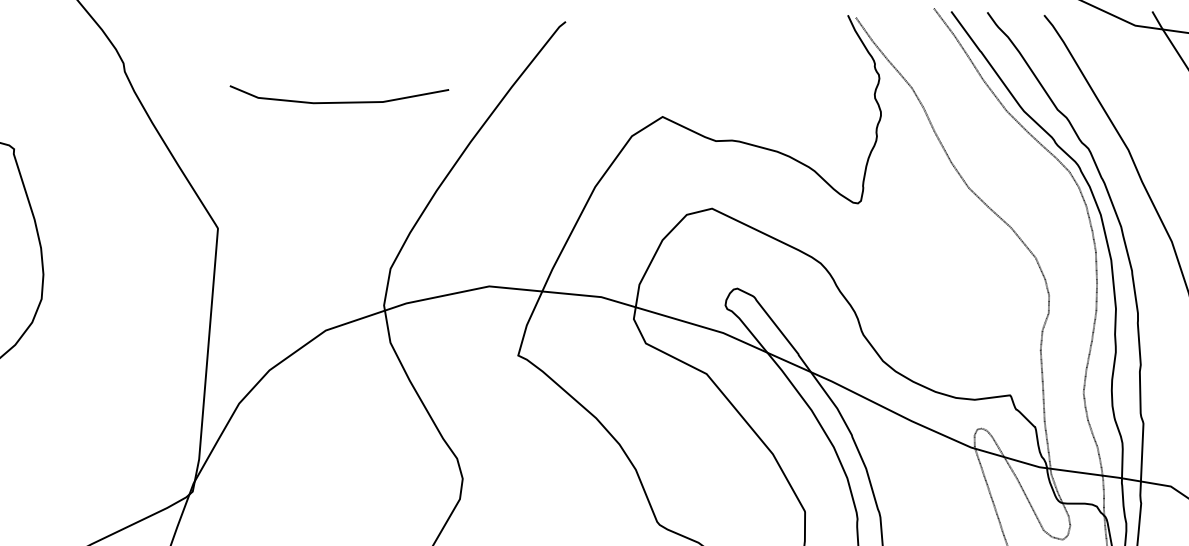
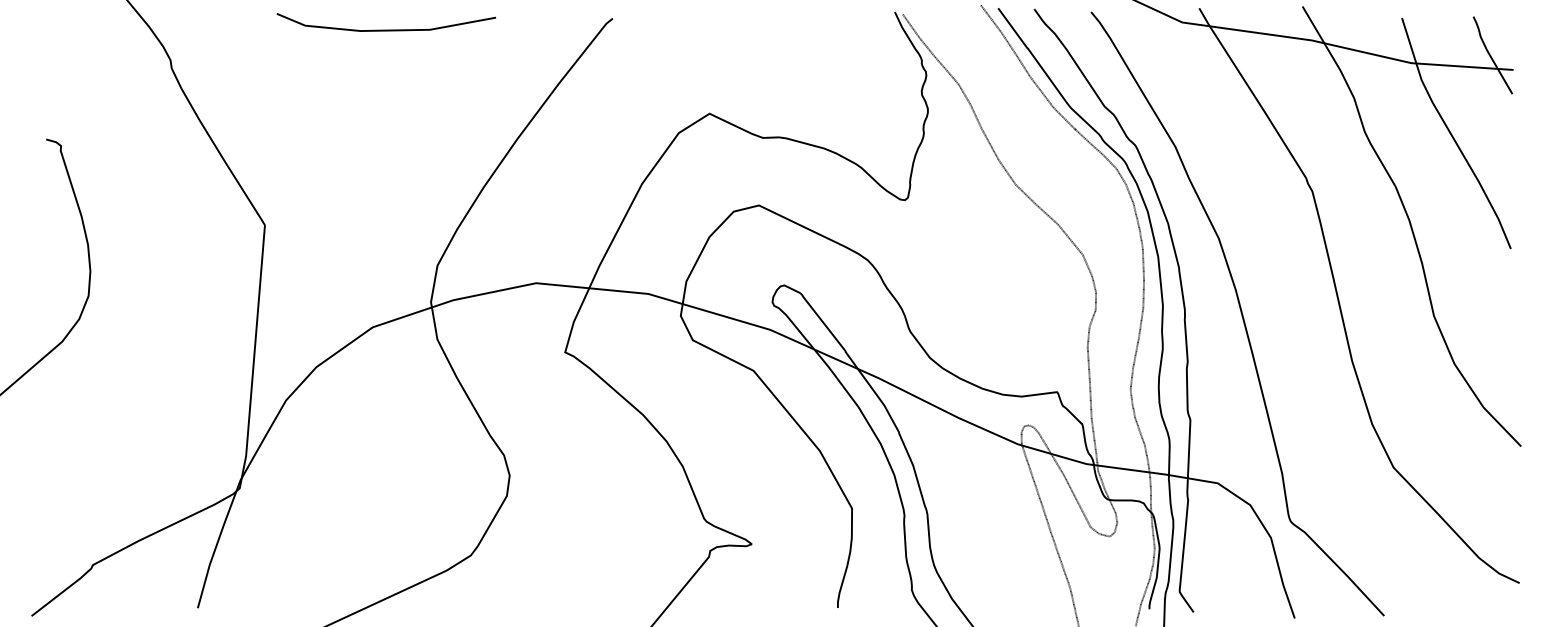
line: (339, 101) -> (386, 29), moved

